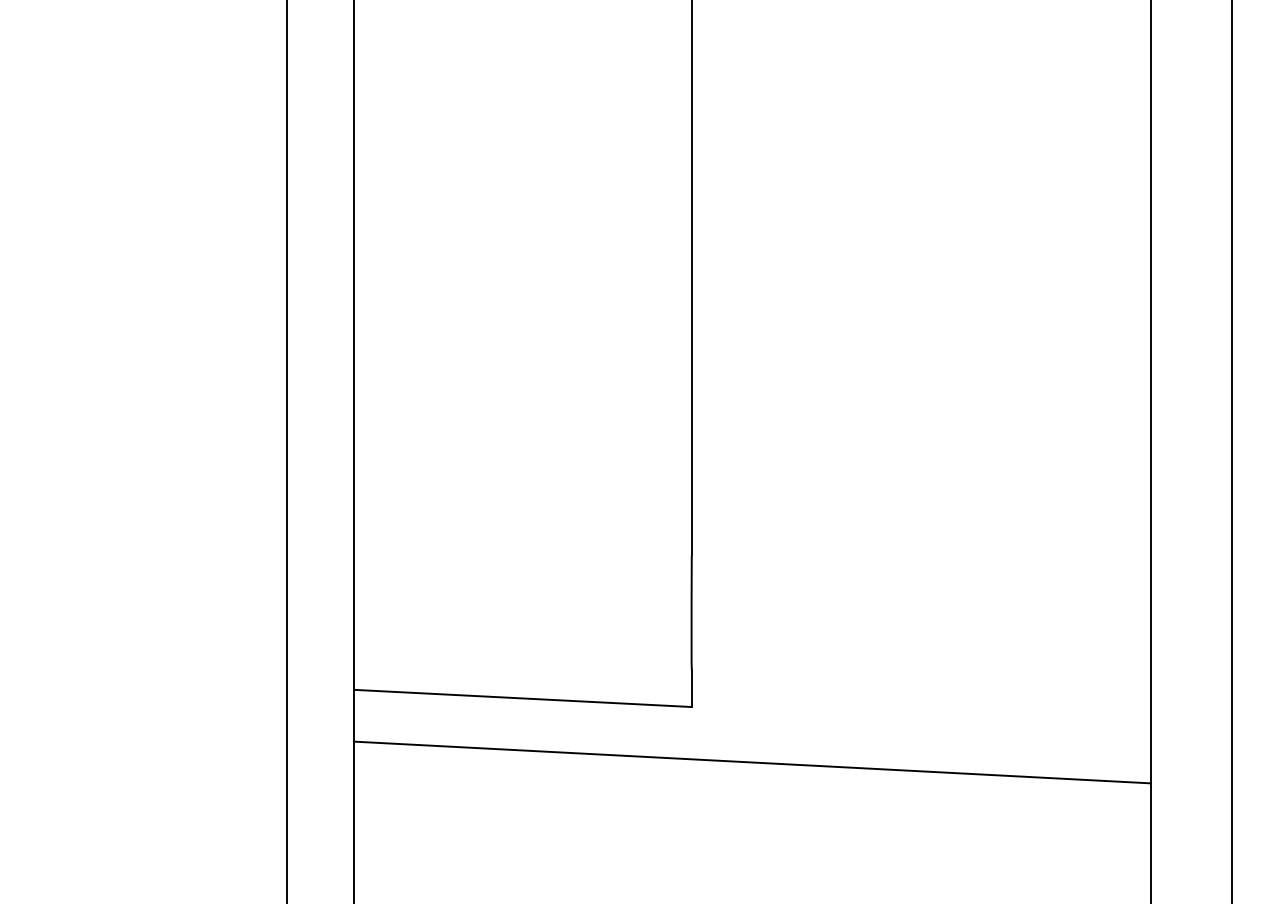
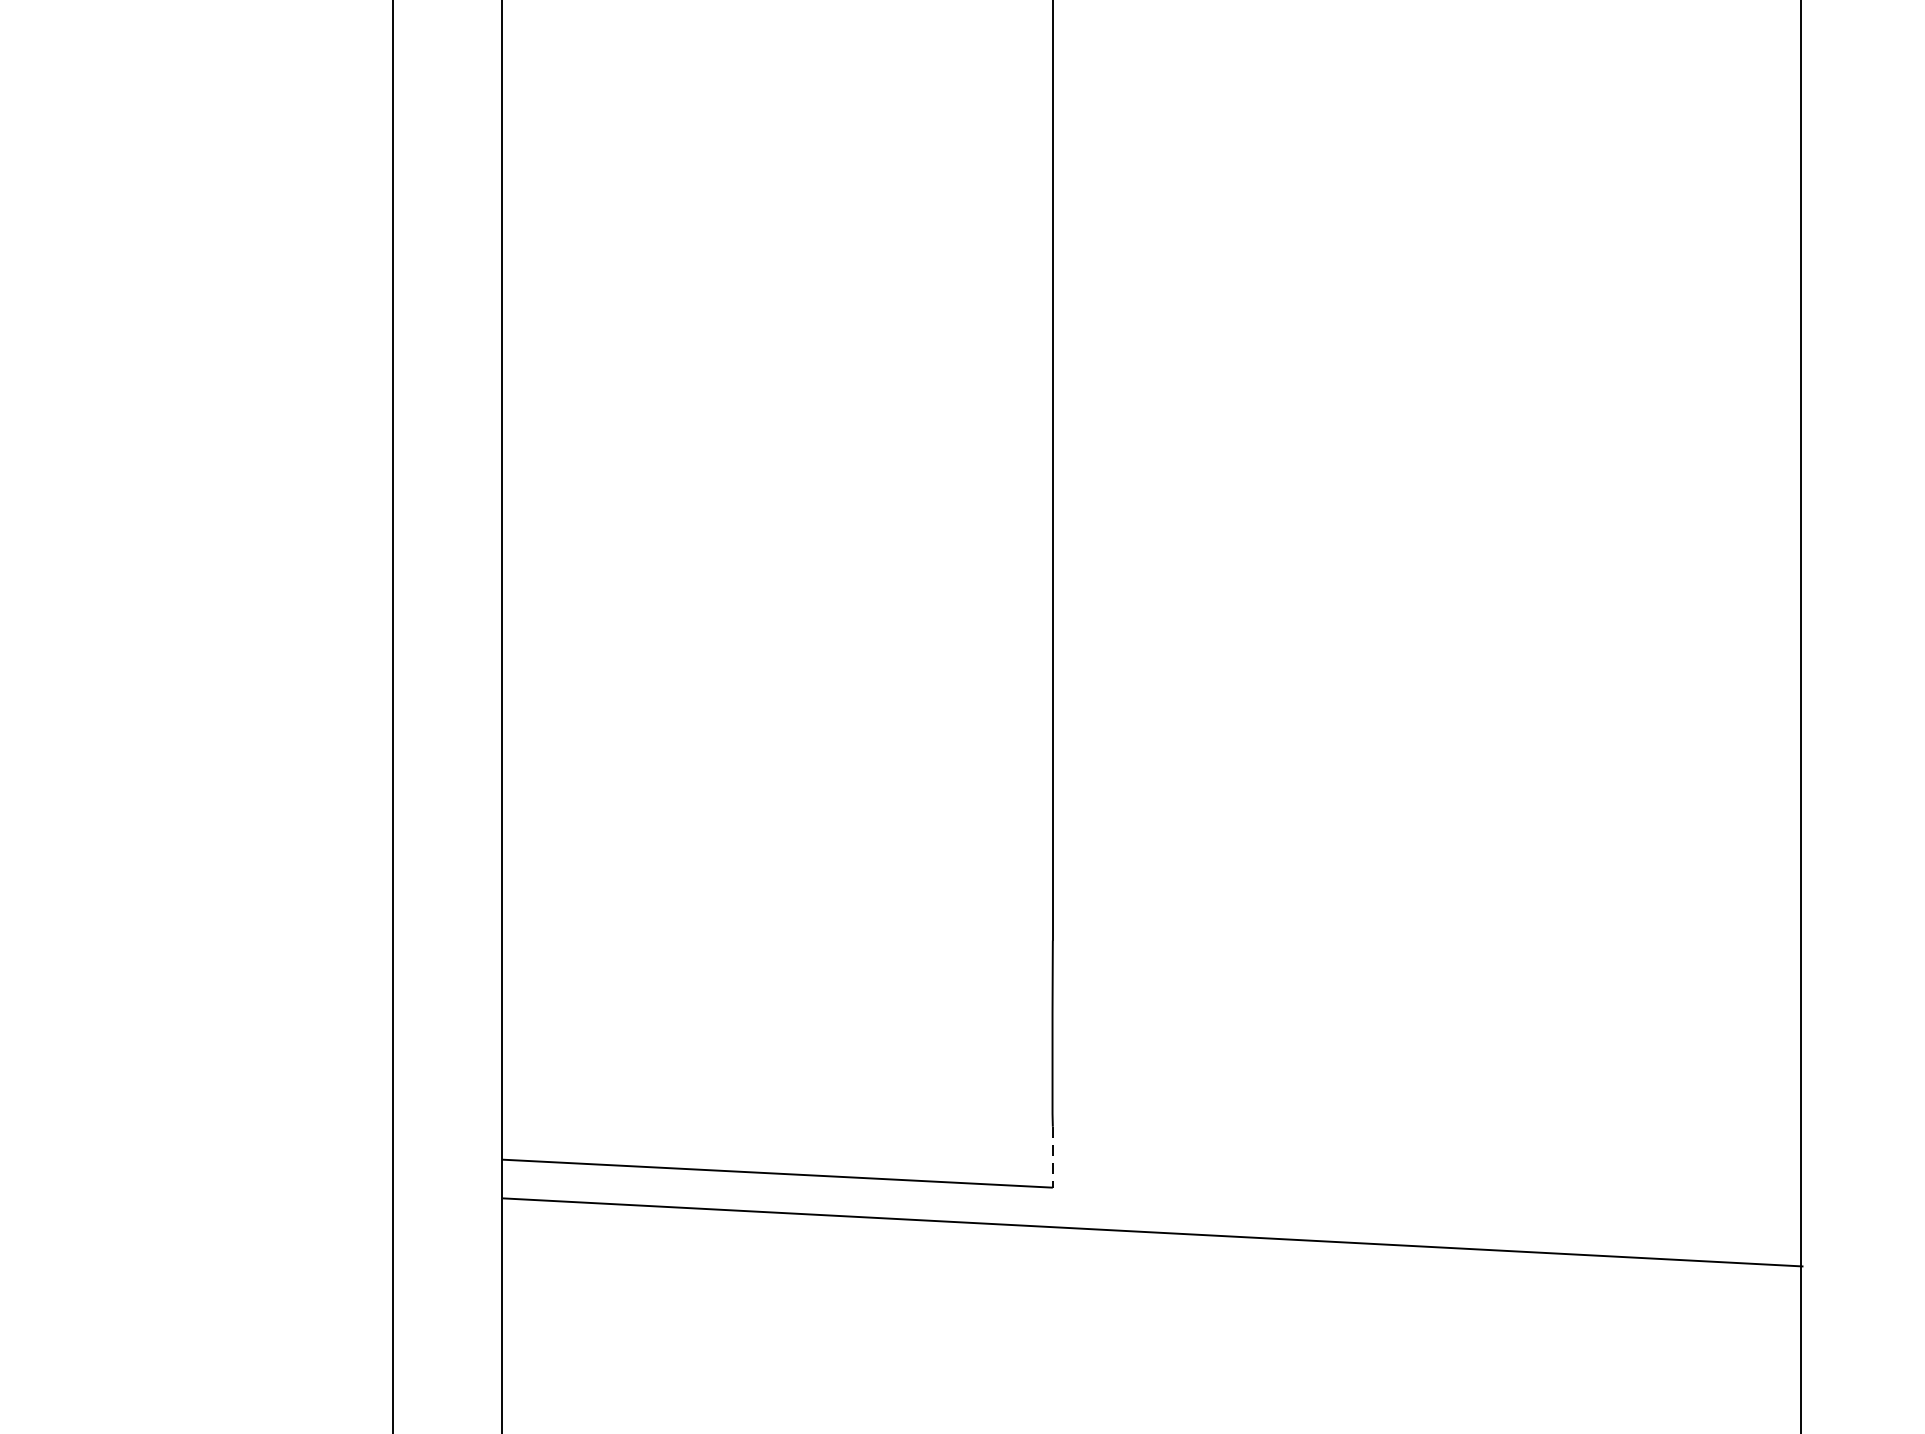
line: (691, 688) -> (1052, 1157), solid -> dashed
line: (751, 762) -> (1151, 1232), moved

